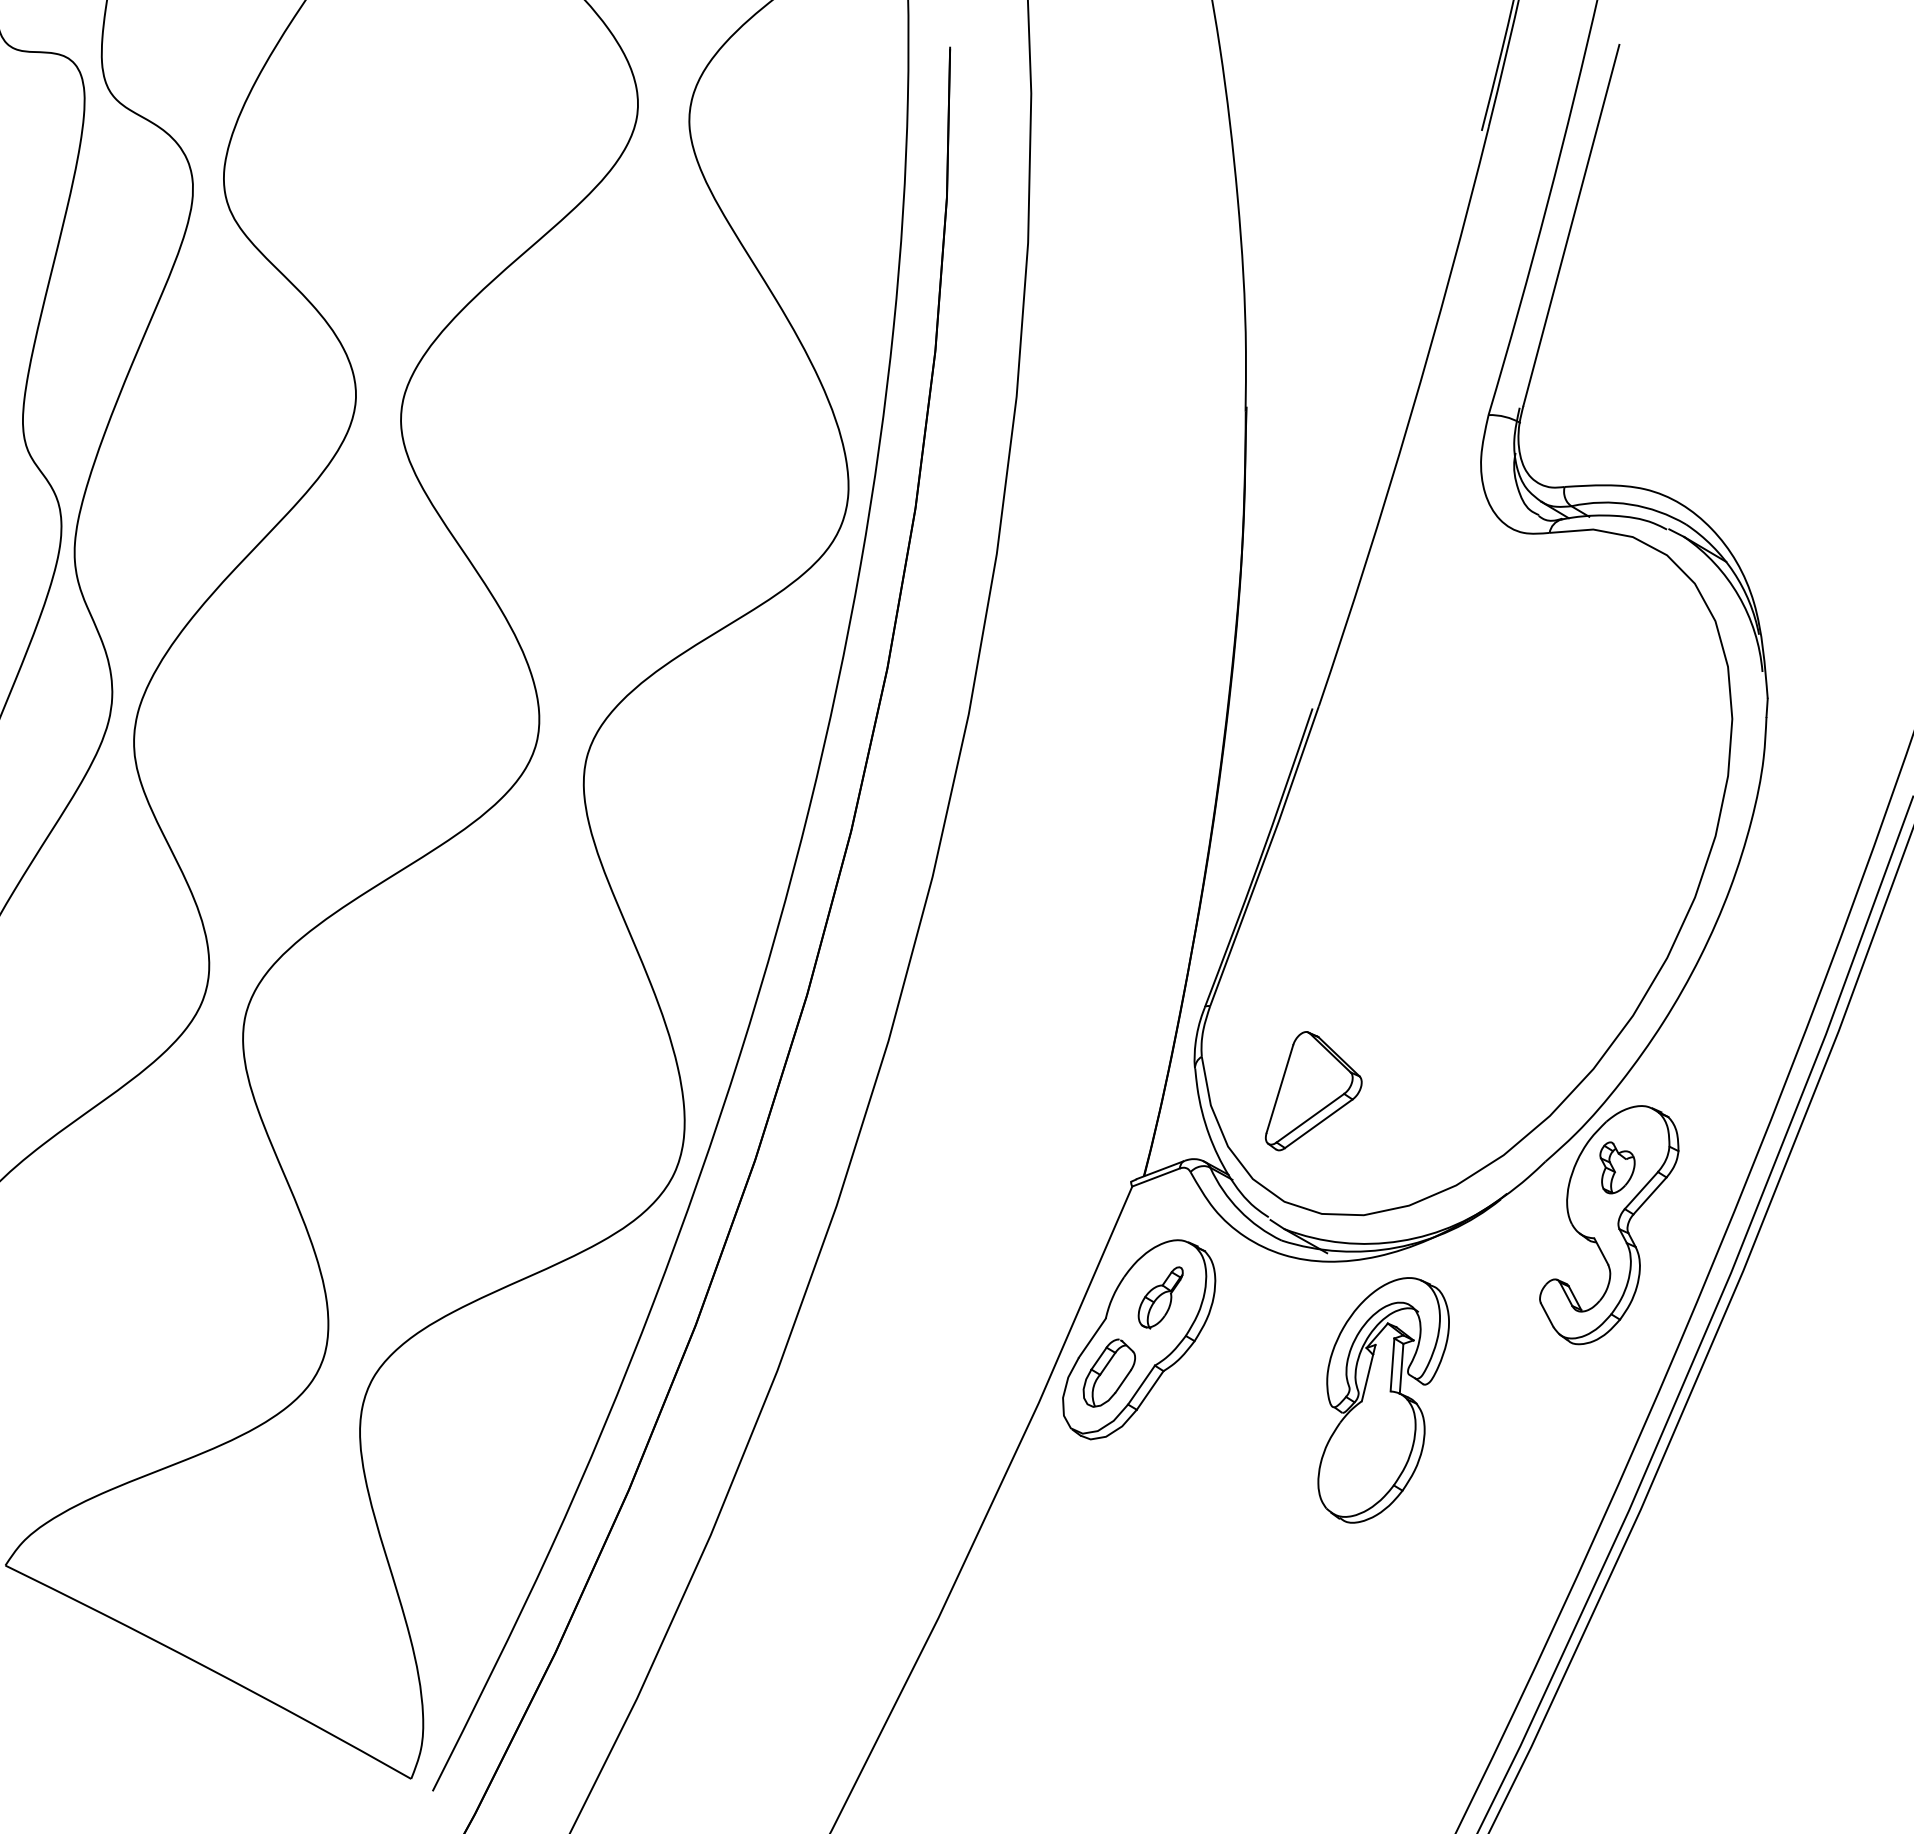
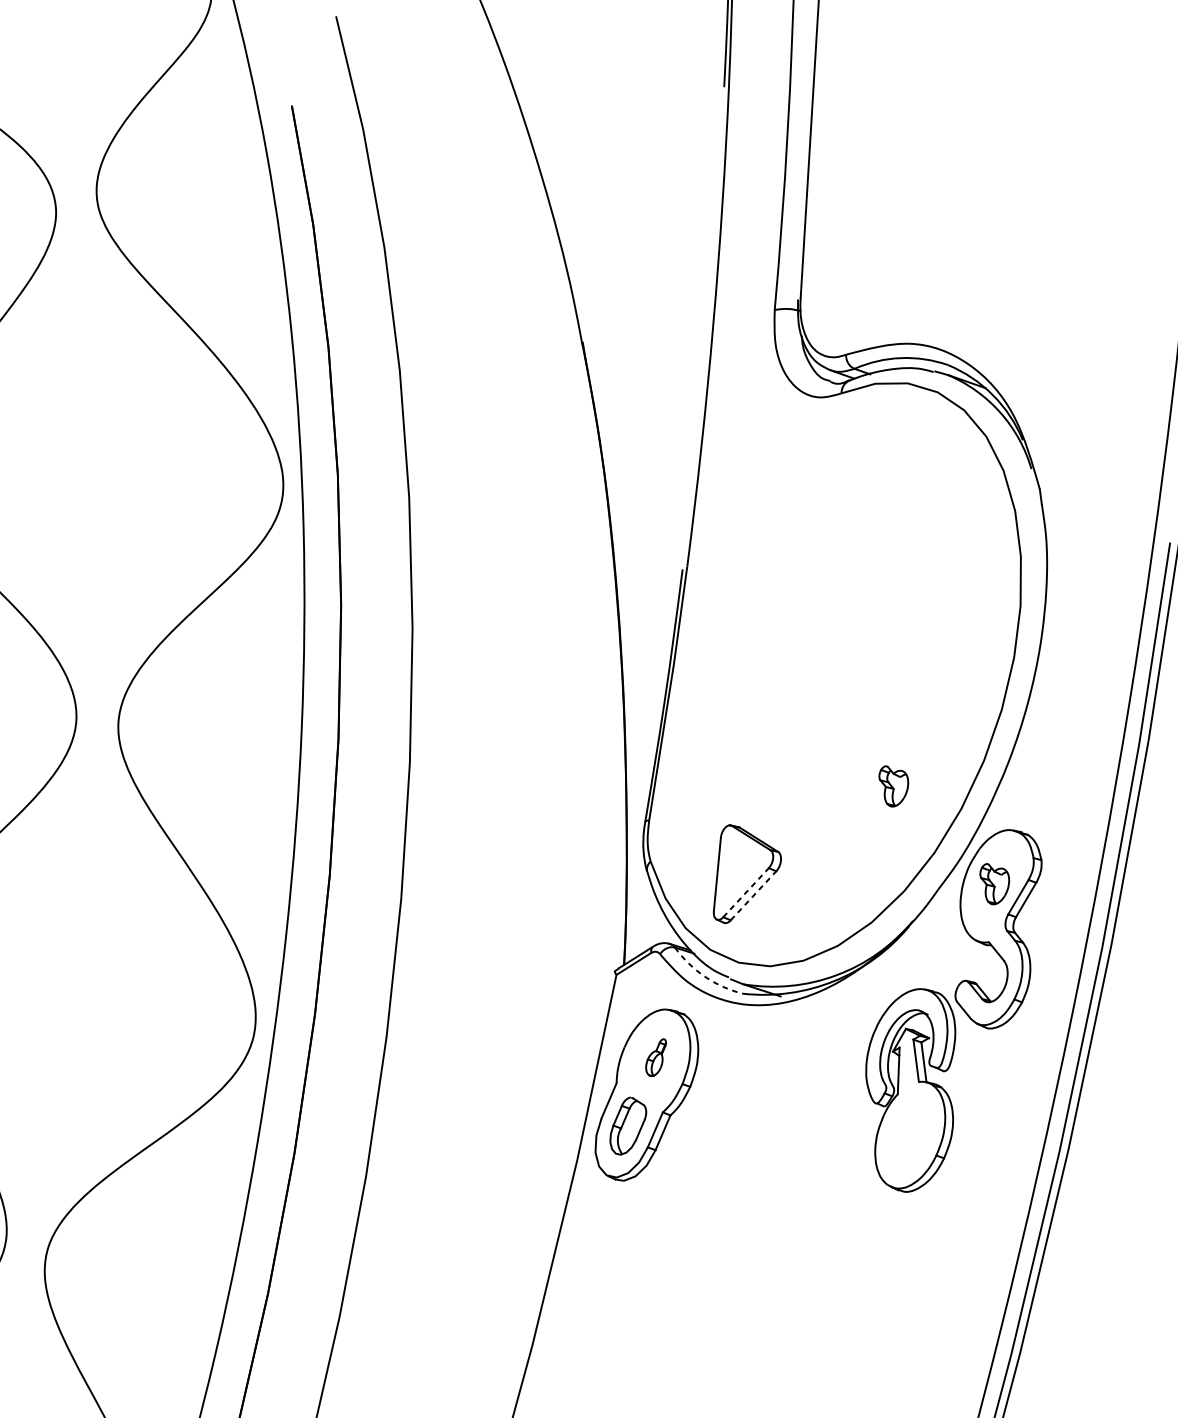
part: (1518, 1023) -> (895, 784), added
line: (1310, 1118) -> (746, 892), solid -> dashed
line: (1318, 1123) -> (753, 895), solid -> dashed
arc: (1239, 1210) -> (704, 976), solid -> dashed
part: (1160, 1297) -> (656, 1057), size x0.7
part: (1383, 1400) -> (914, 1090), moved

